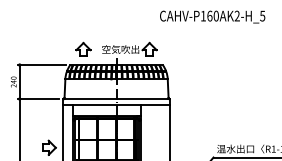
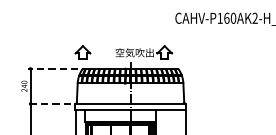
part: (83, 48) -> (82, 51), moved
line: (41, 65) -> (53, 69), solid -> dashed
line: (38, 99) -> (49, 104), solid -> dashed

